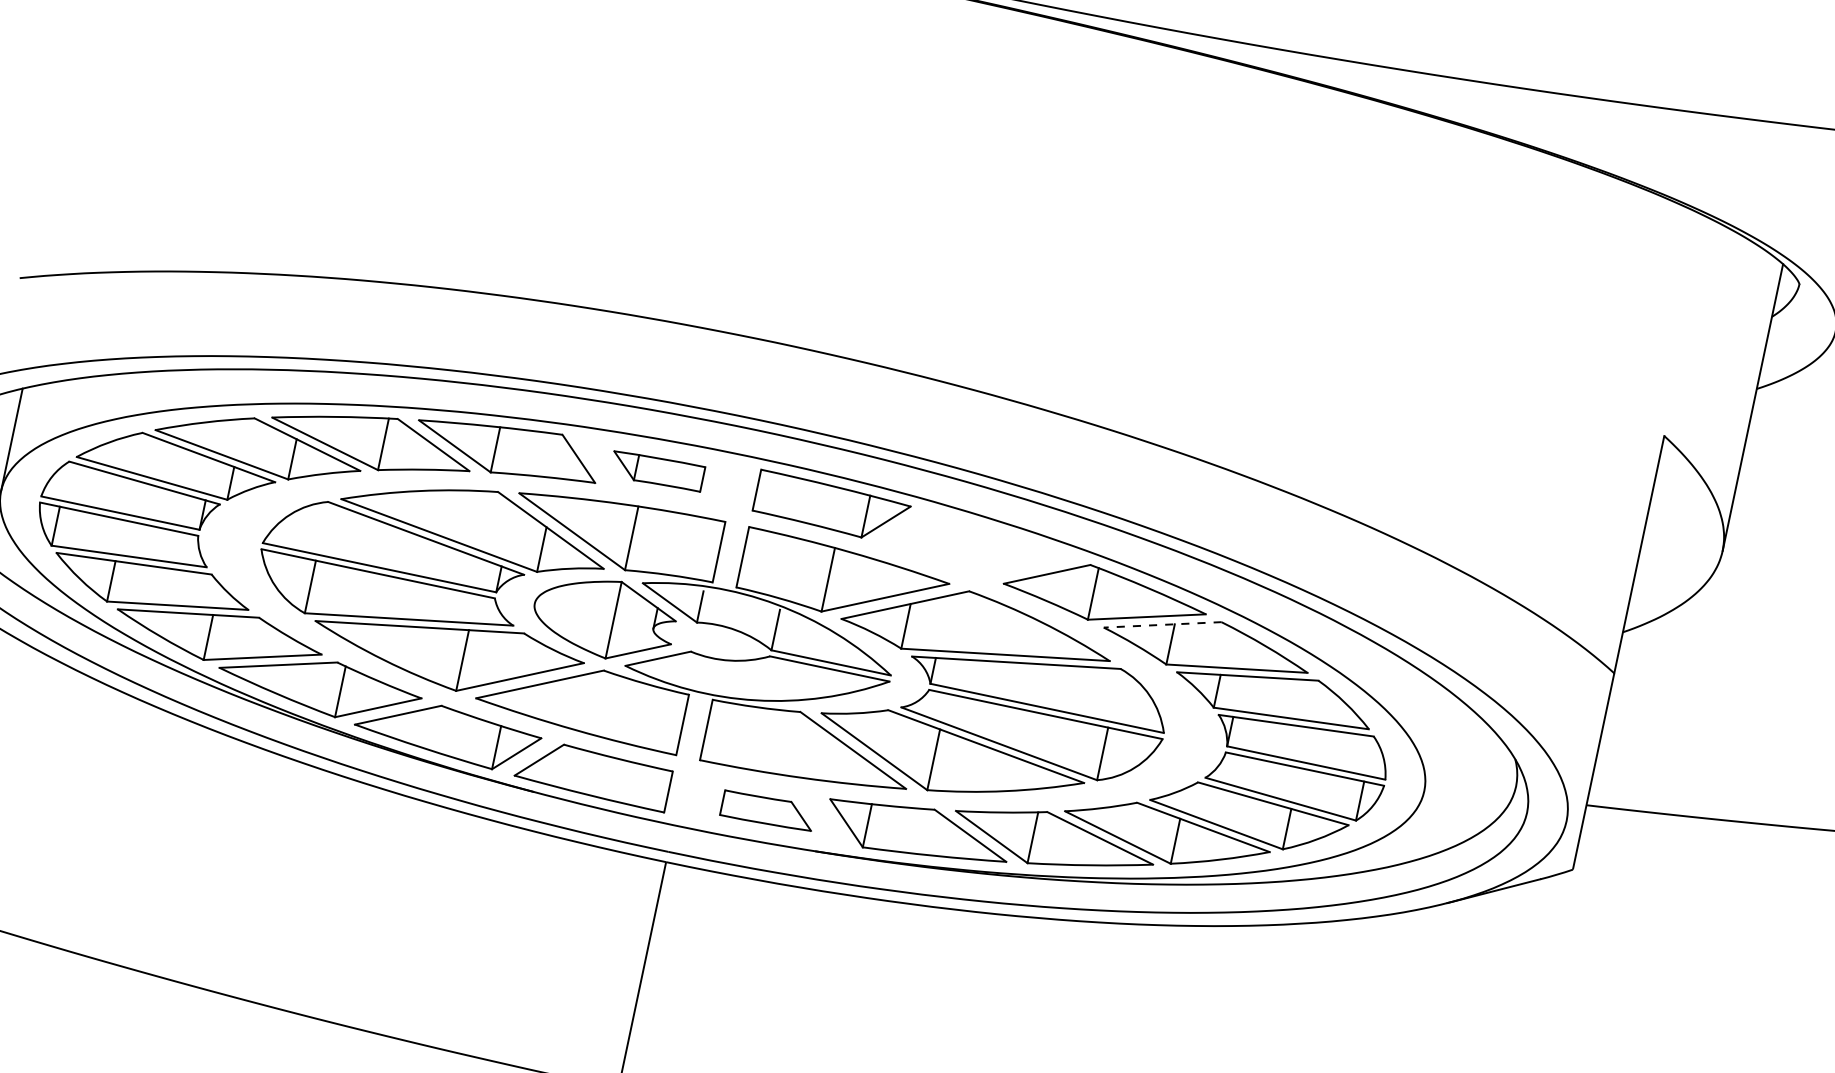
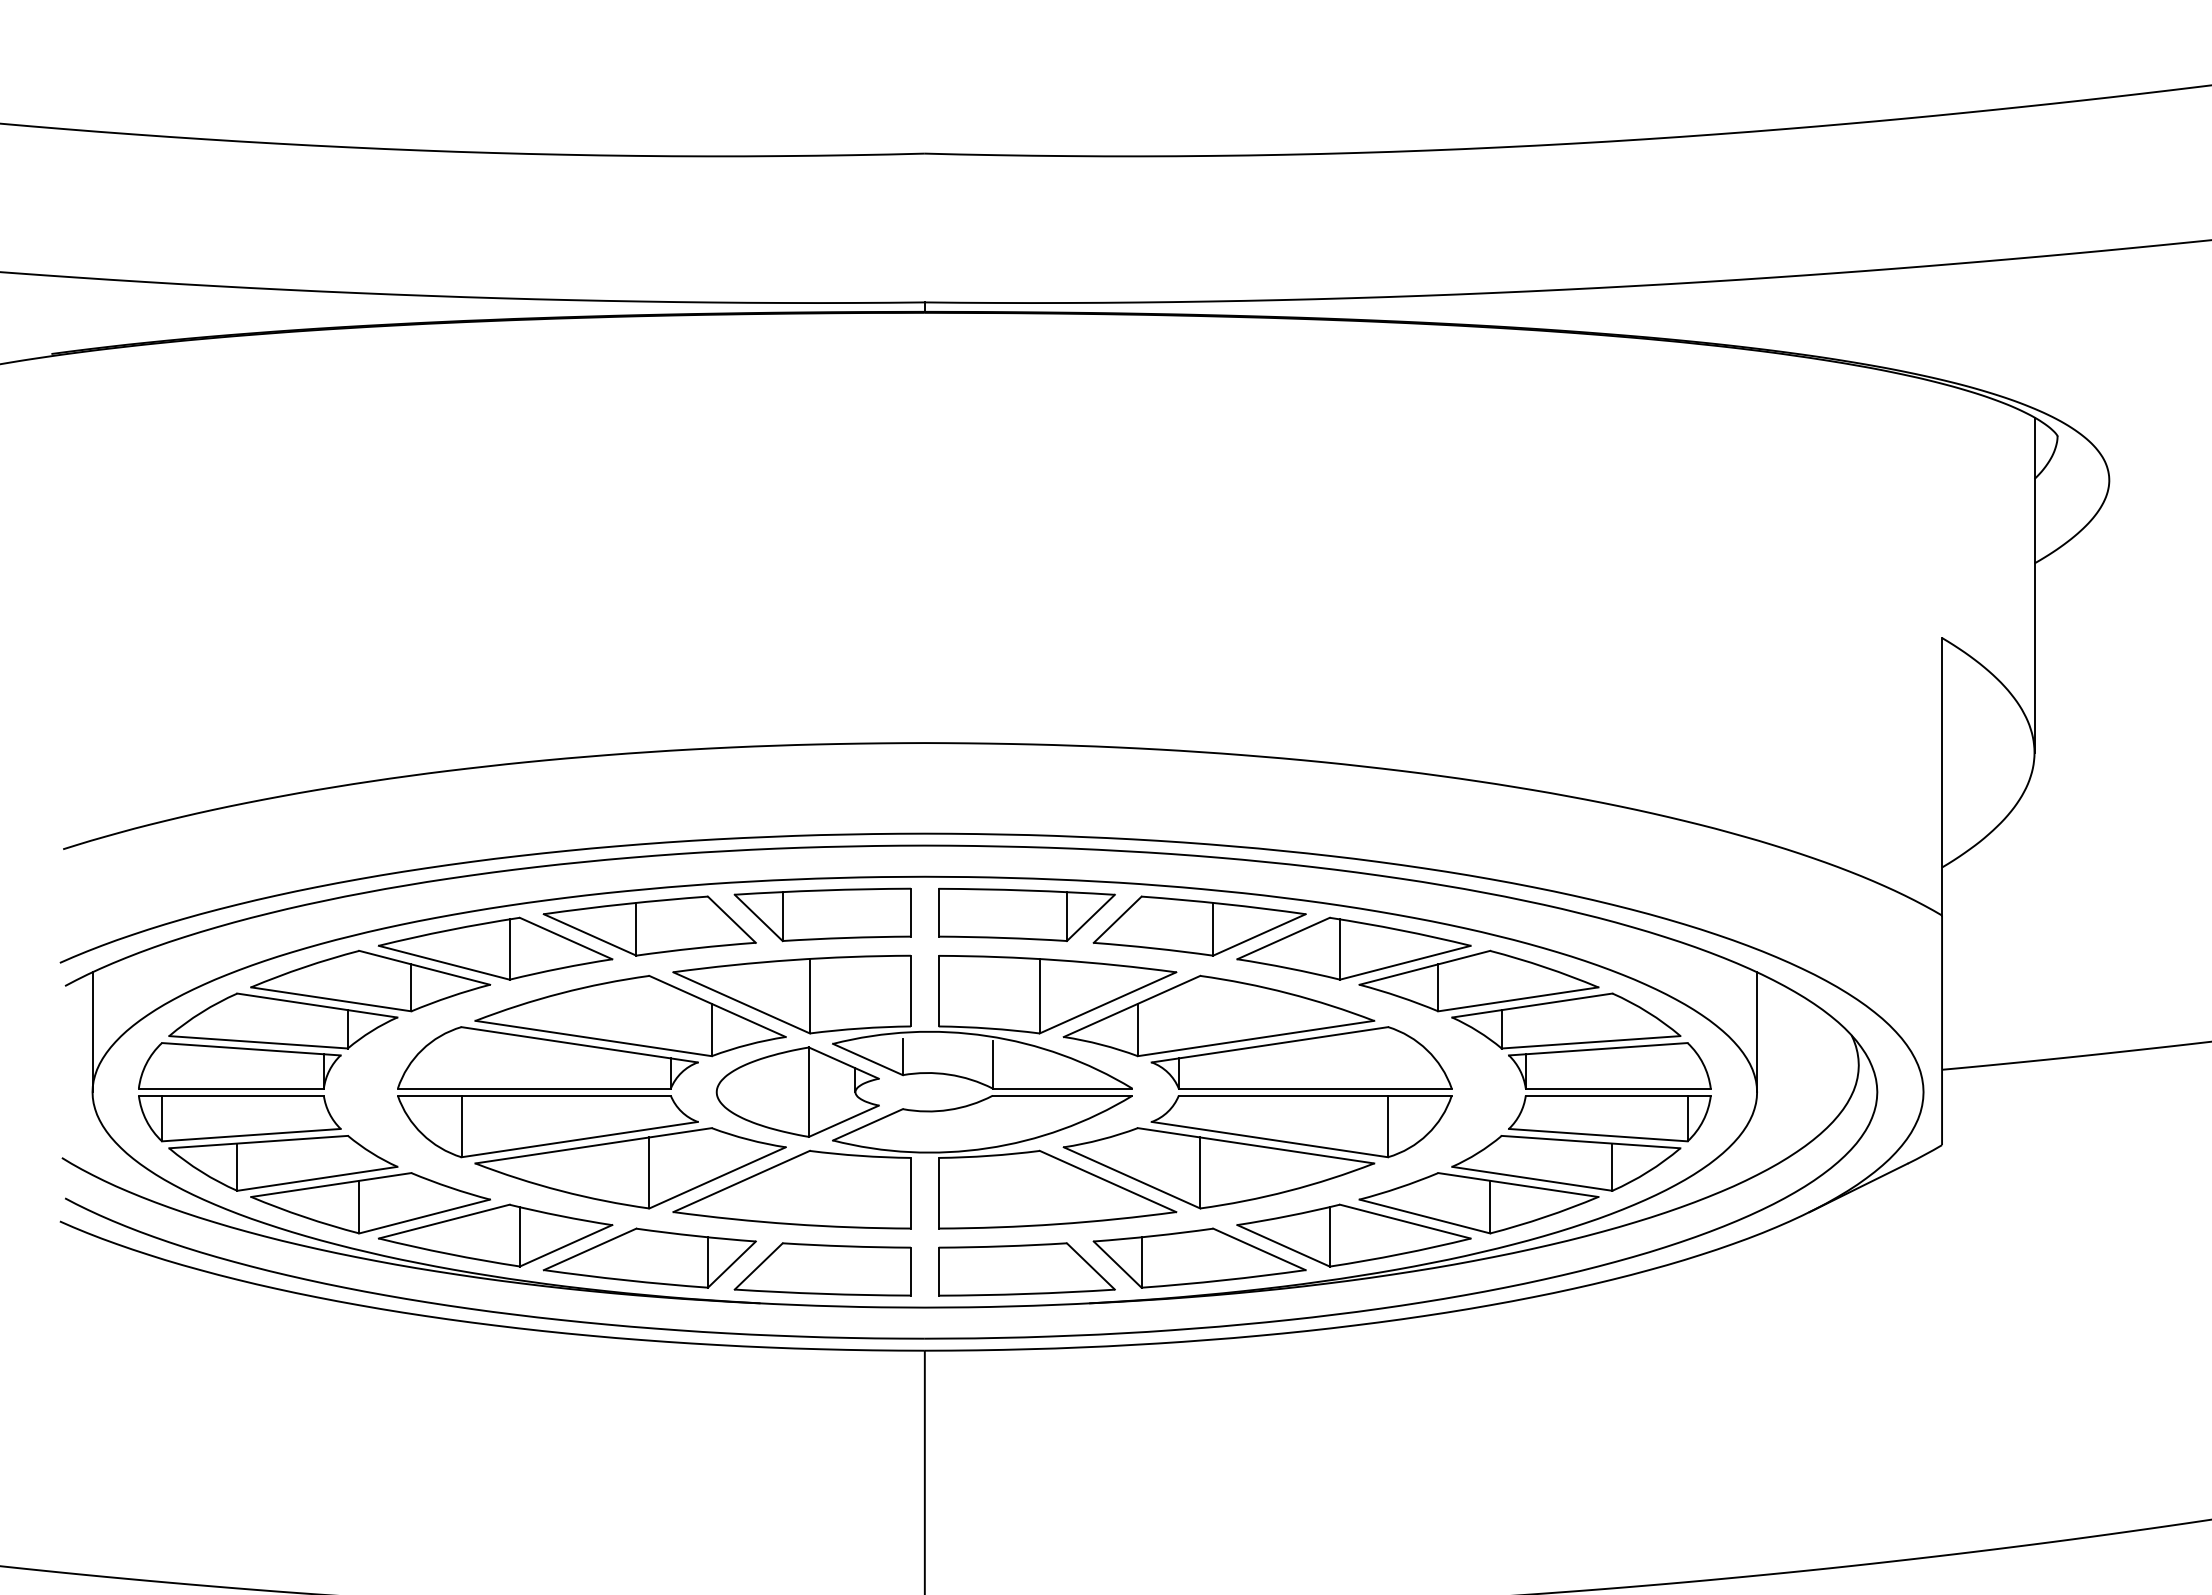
part: (657, 470) -> (822, 914), size x1.67
part: (977, 548) -> (1199, 925), added
line: (1162, 624) -> (1424, 967), dashed -> solid
line: (1435, 740) -> (1757, 1032), added
part: (767, 811) -> (1026, 1269), size x1.67

